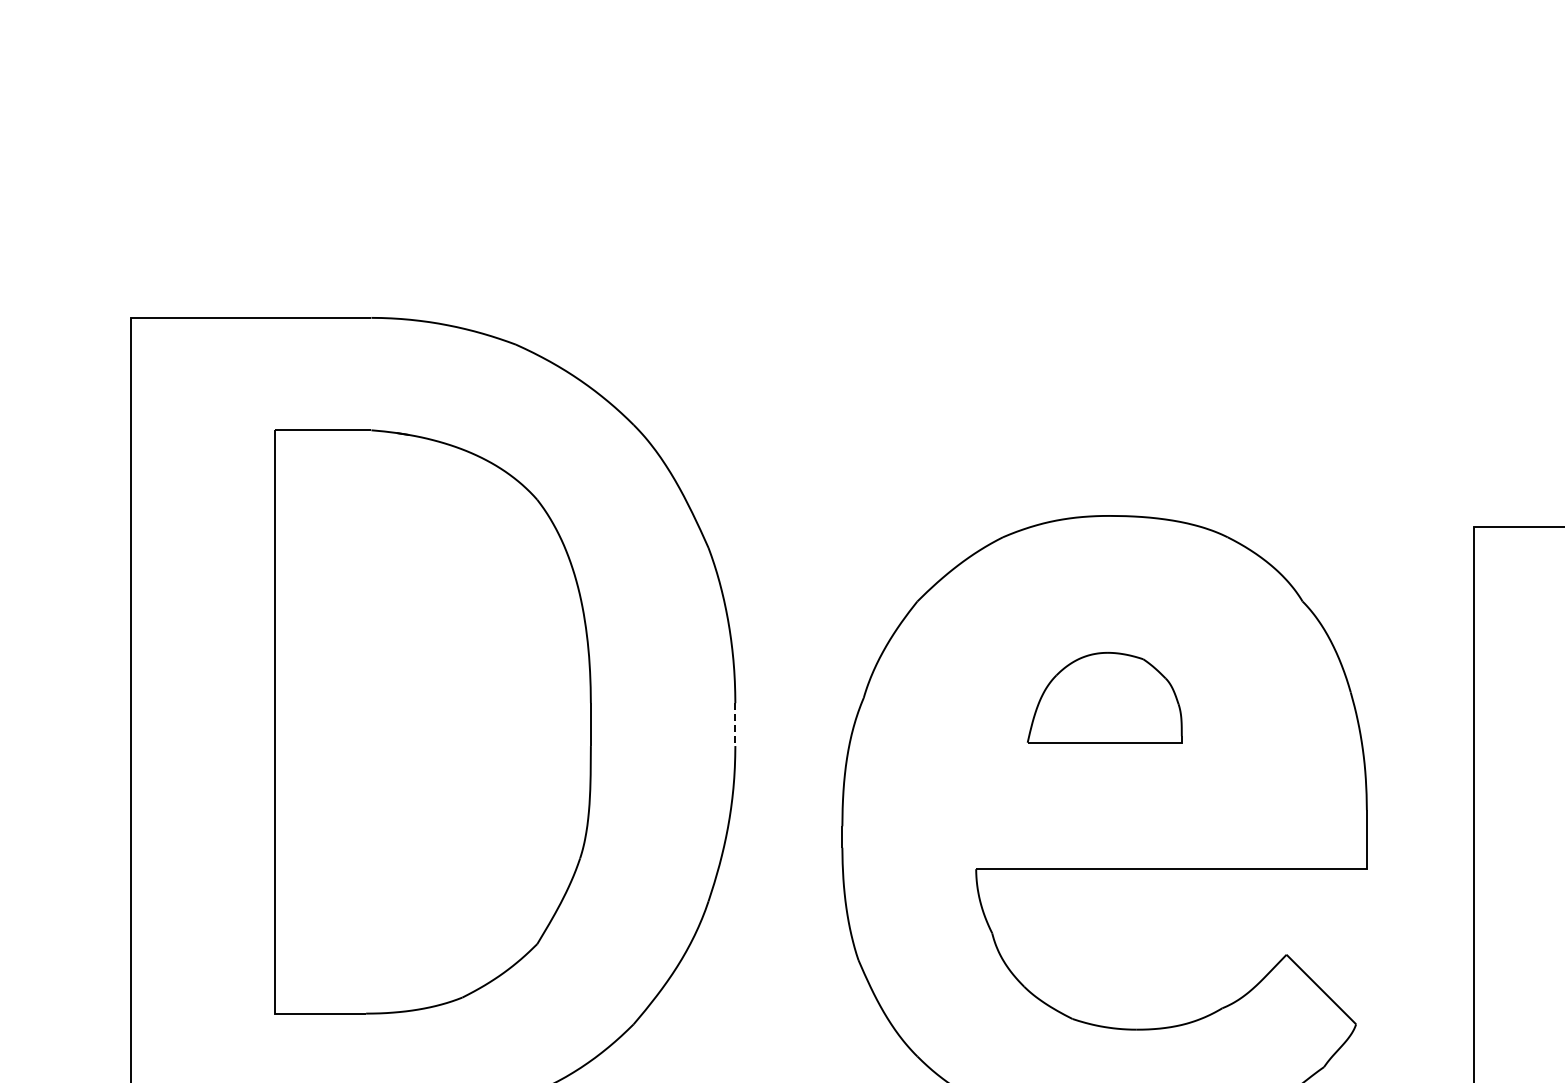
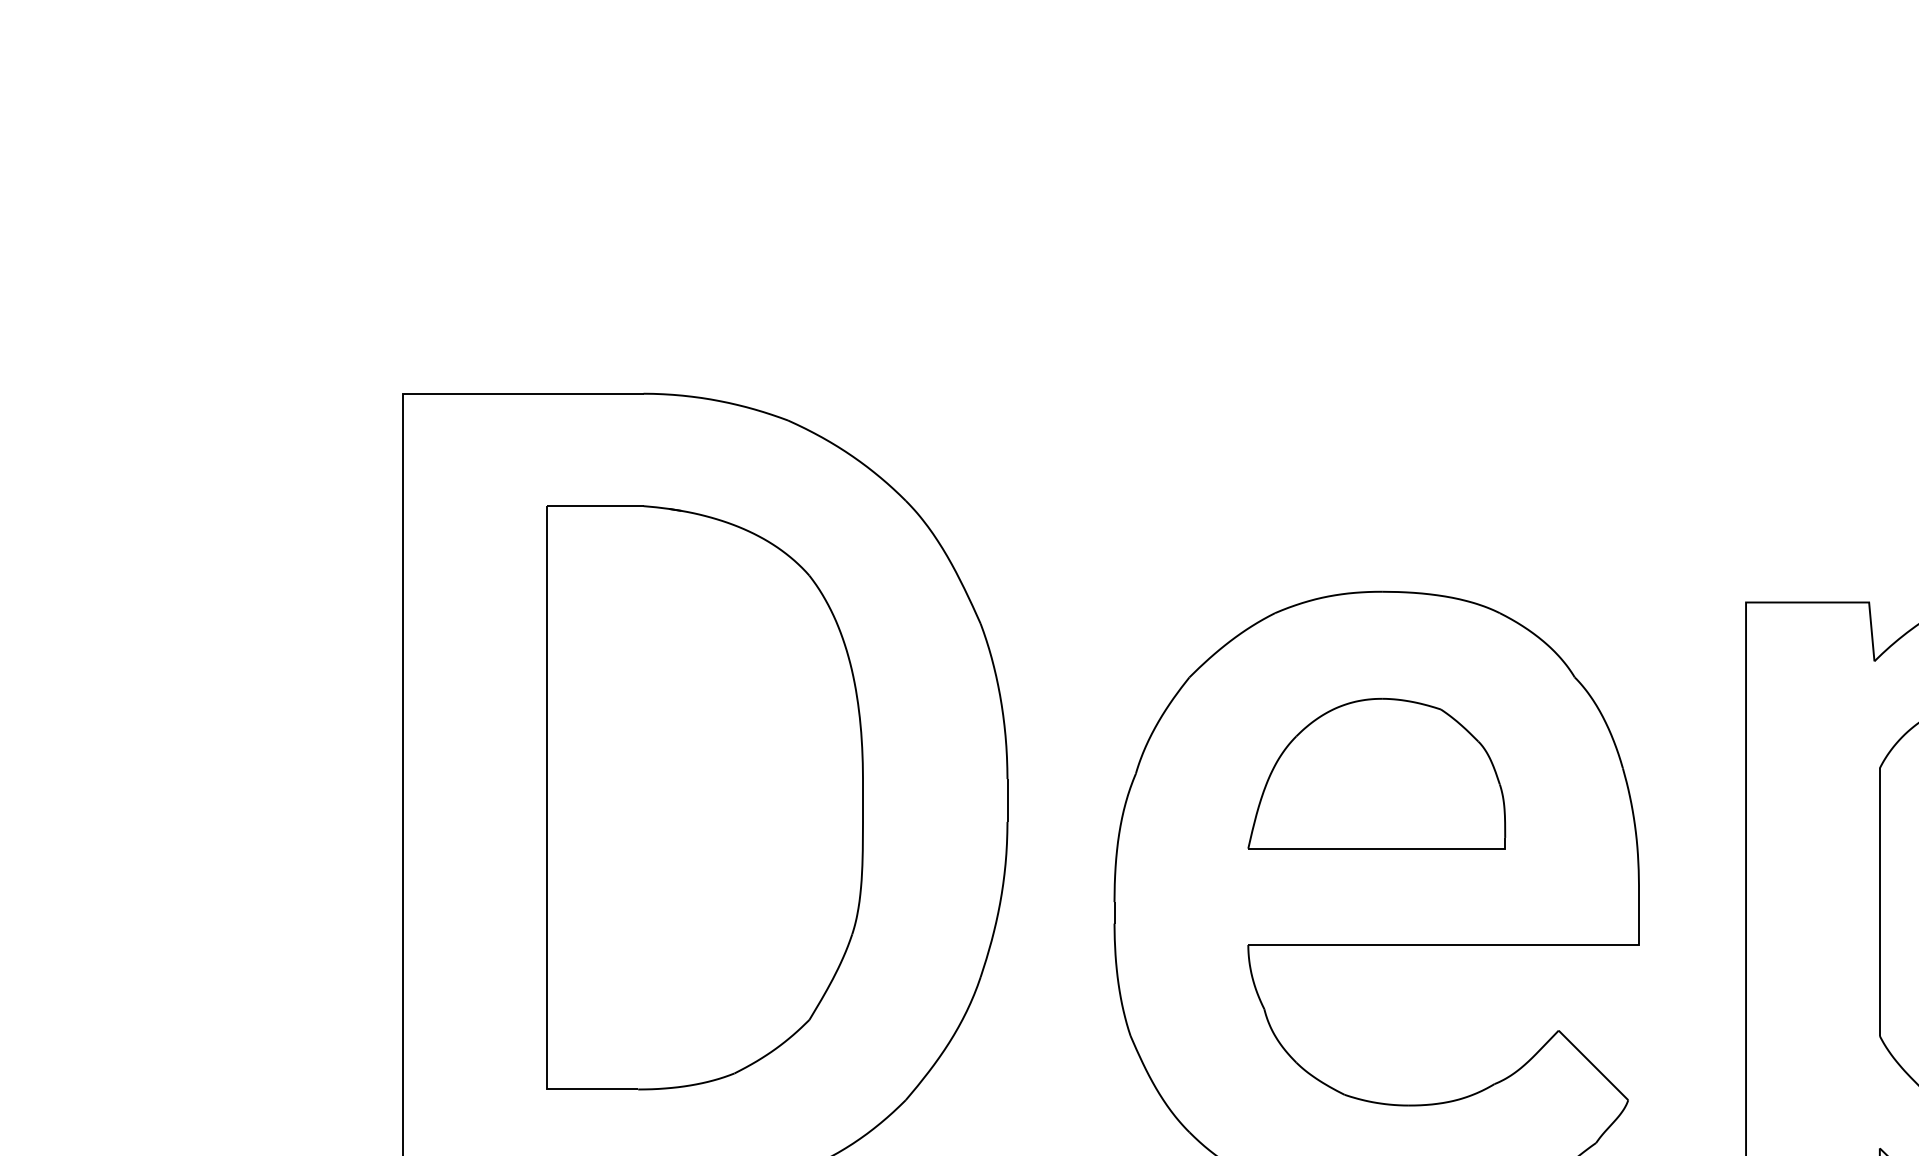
part: (1104, 697) -> (1376, 773), size x1.67
line: (735, 724) -> (1007, 800), dashed -> solid

